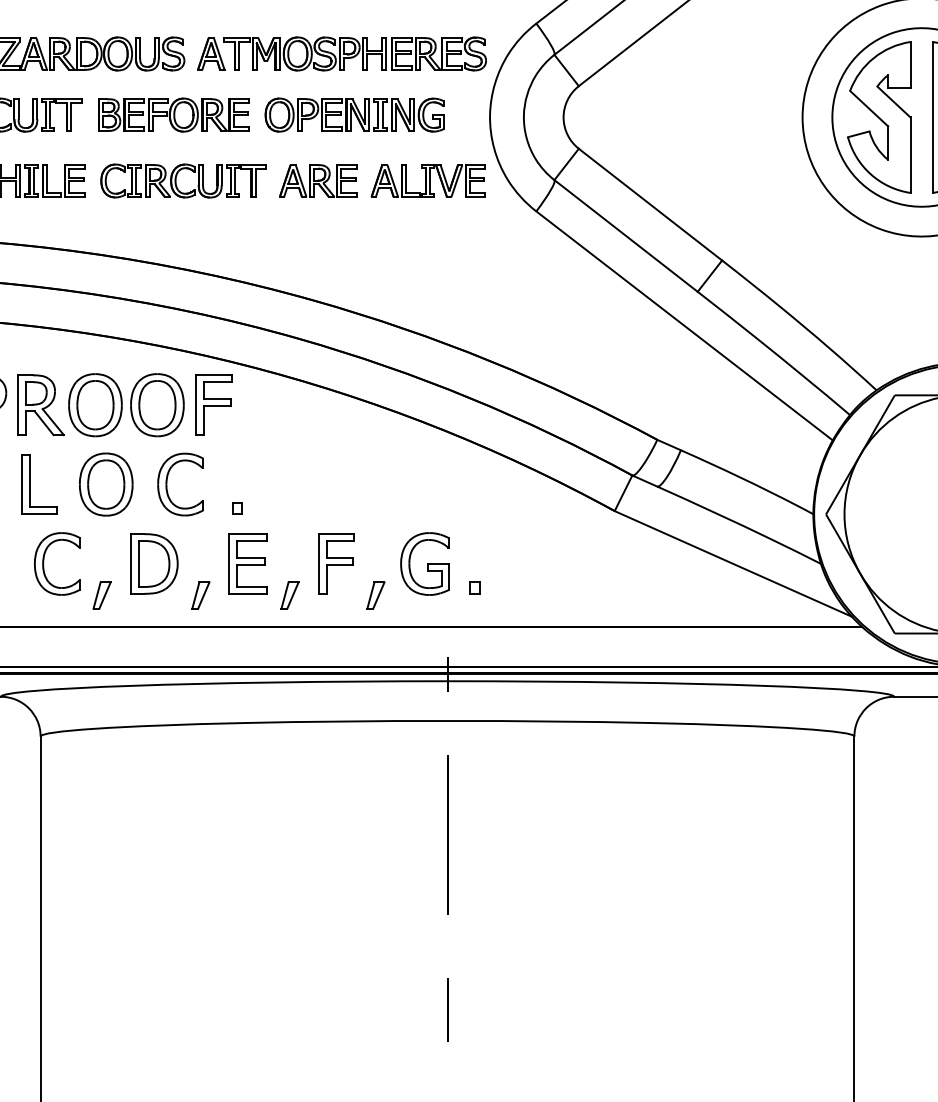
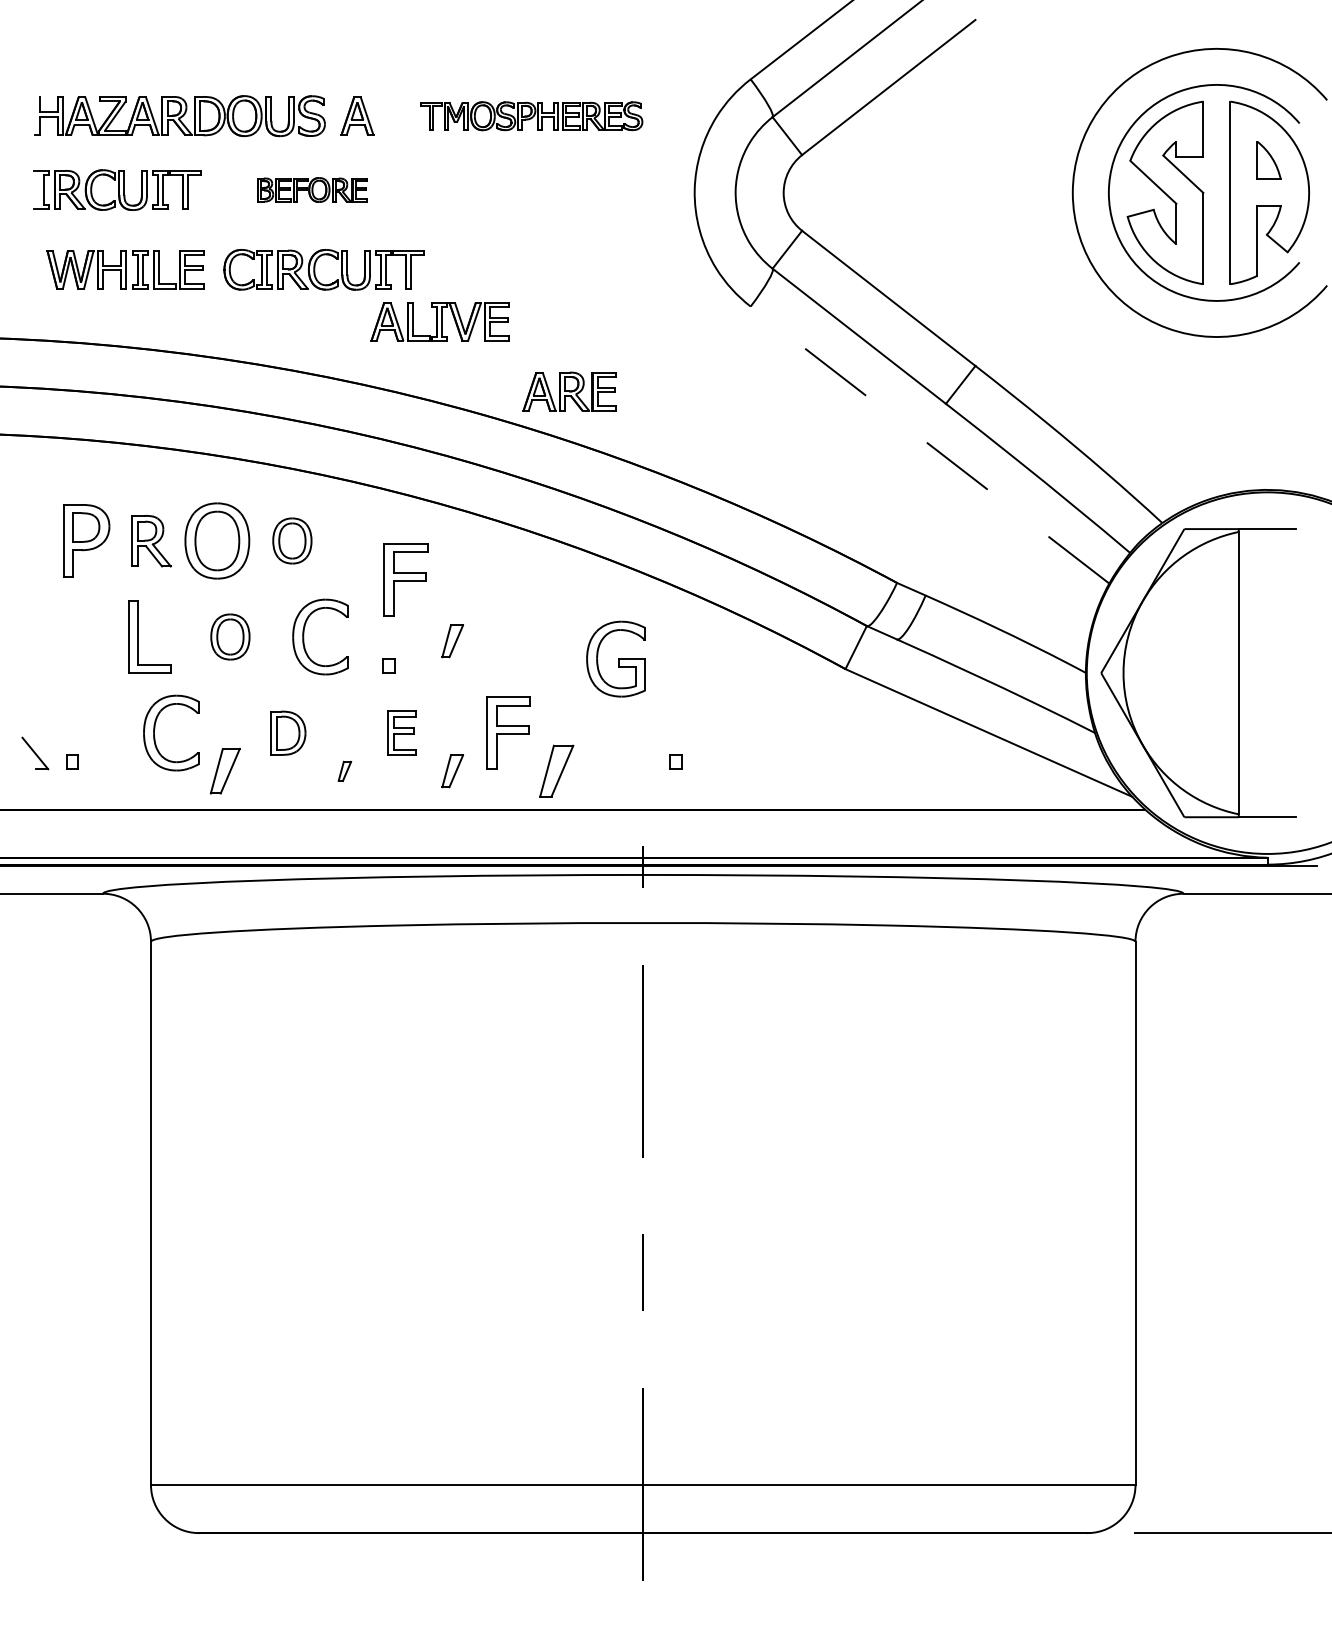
part: (355, 54) -> (531, 116), size x0.7
part: (173, 114) -> (311, 189), size x0.6
part: (354, 114) -> (530, 189), removed
part: (317, 180) -> (569, 391), moved
part: (427, 180) -> (439, 321), moved
line: (684, 326) -> (930, 445), solid -> dashed
part: (157, 404) -> (292, 540), size x0.6
part: (213, 404) -> (405, 579), moved
part: (41, 405) -> (151, 541), size x0.7
part: (106, 484) -> (230, 636), size x0.6
part: (289, 488) -> (452, 641), added
part: (247, 563) -> (401, 732), size x0.6
part: (424, 563) -> (615, 658), moved
part: (154, 564) -> (288, 733), size x0.6
part: (102, 595) -> (225, 771), size x1.4
part: (200, 595) -> (344, 771), size x0.6
part: (375, 595) -> (556, 771), size x1.6

